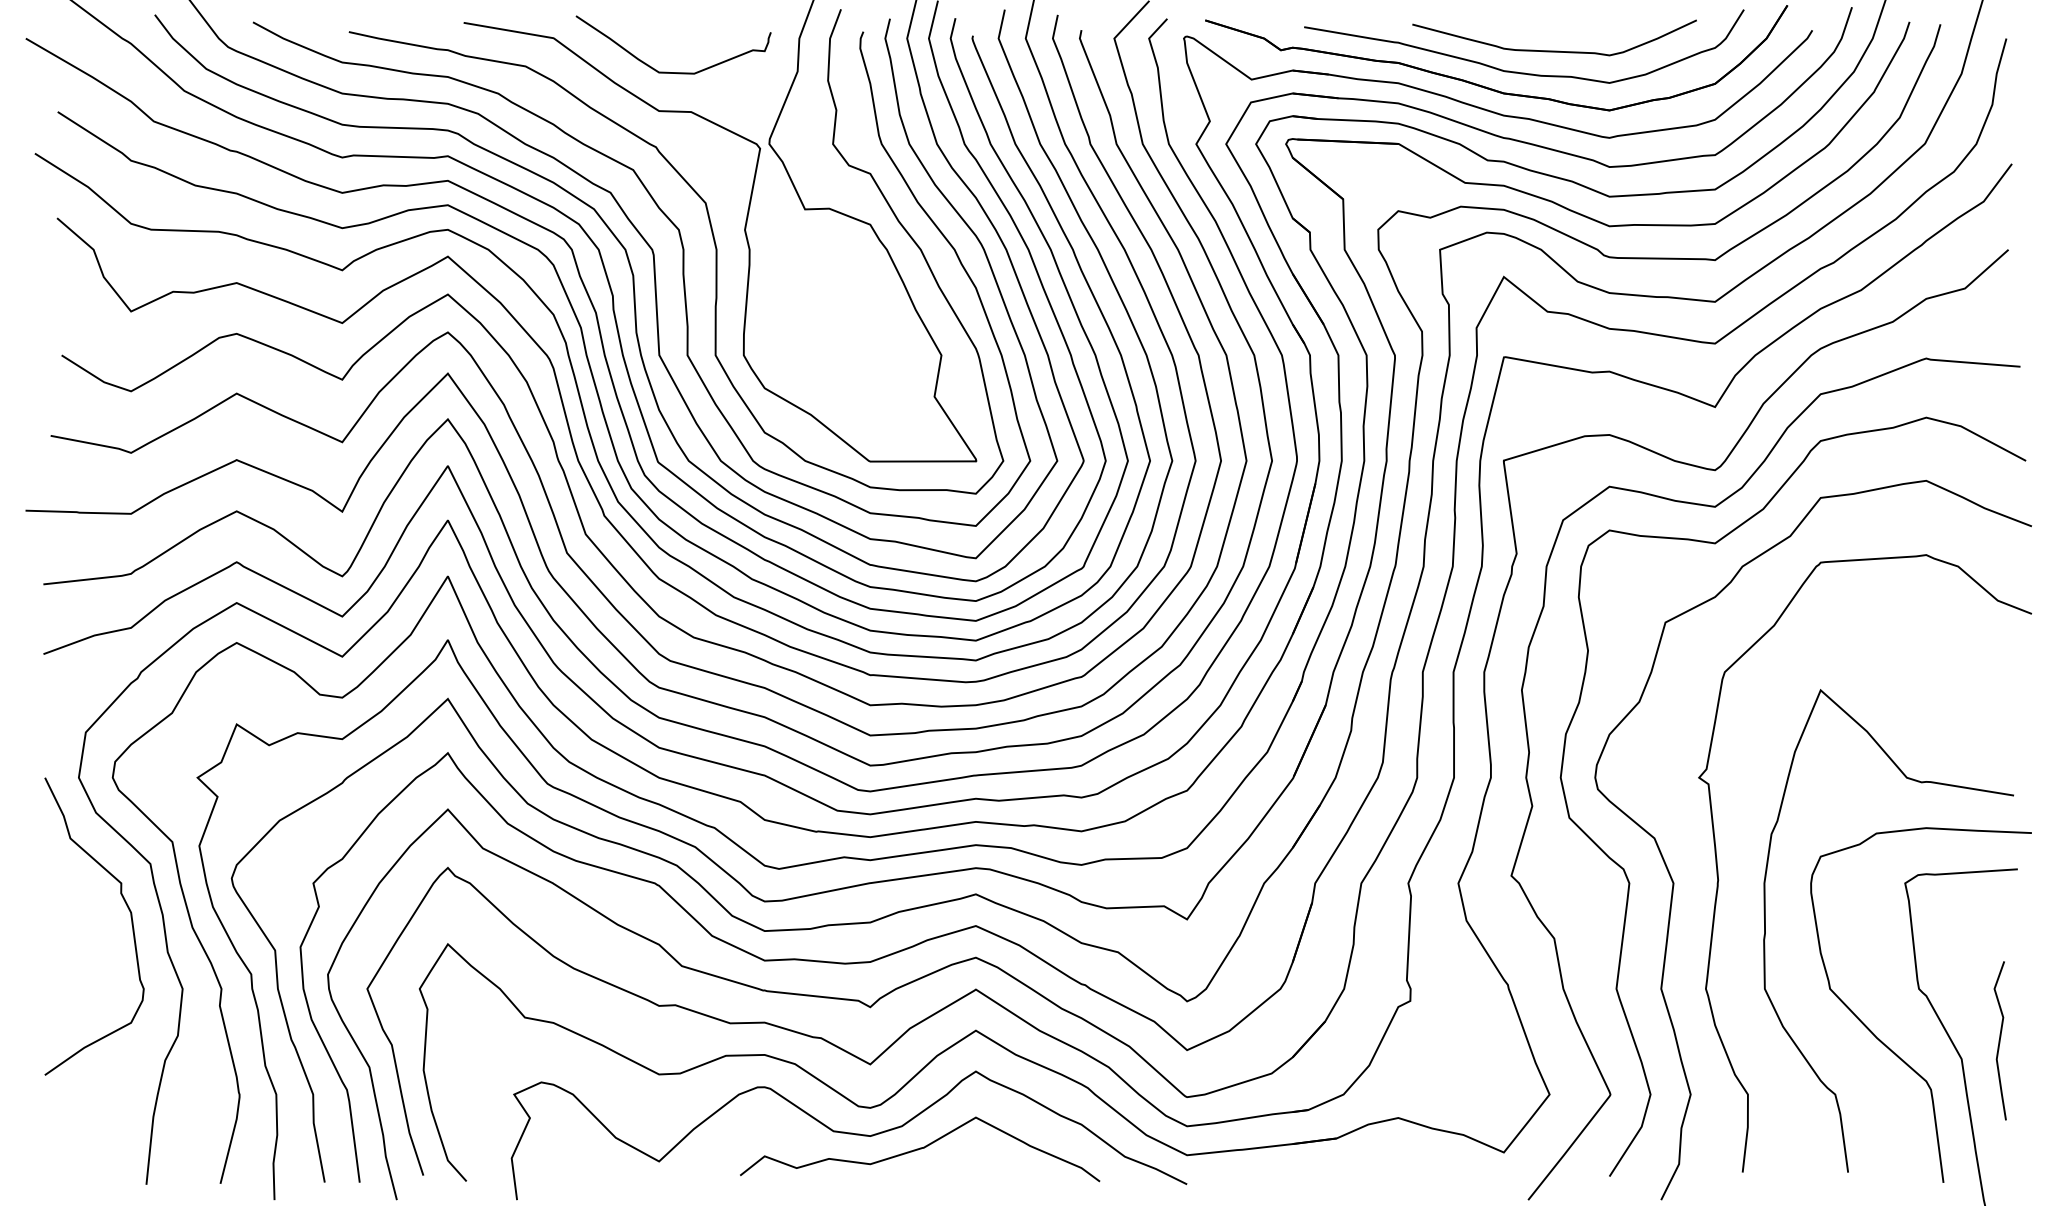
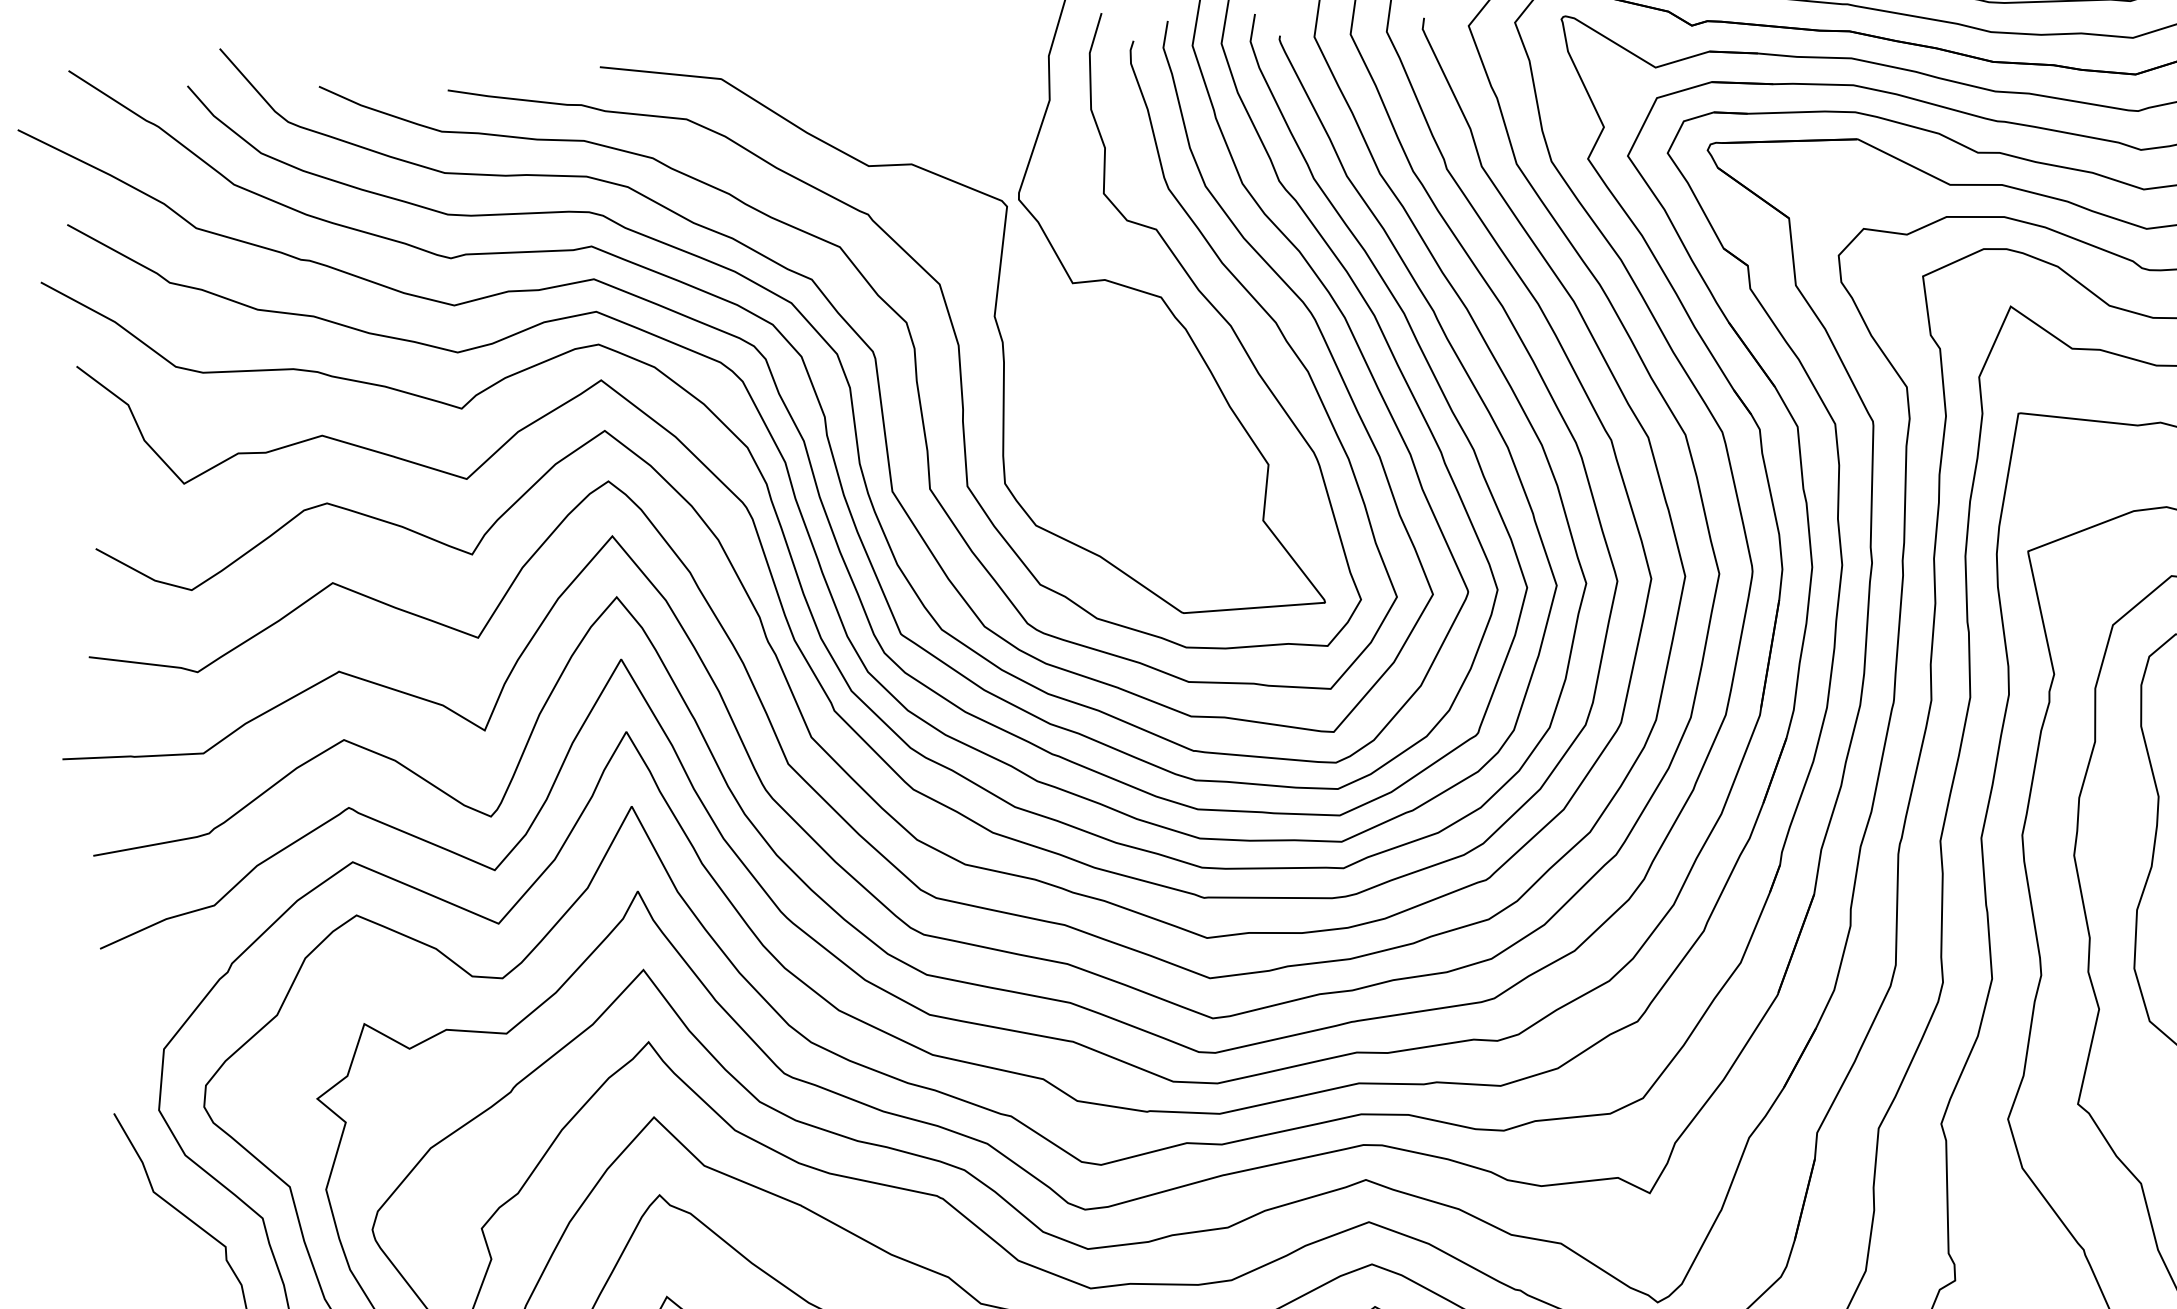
curve: (667, 71) -> (876, 112), removed

